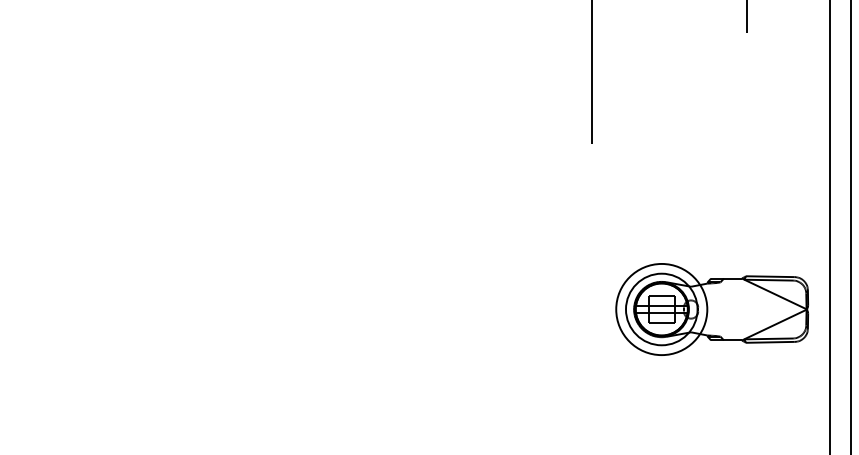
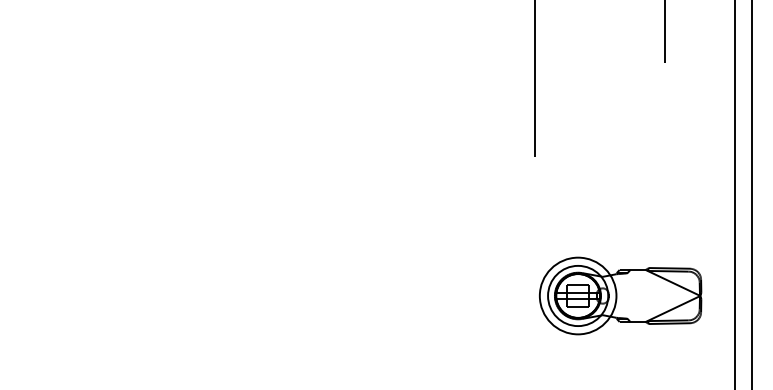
part: (712, 308) -> (620, 295), moved

